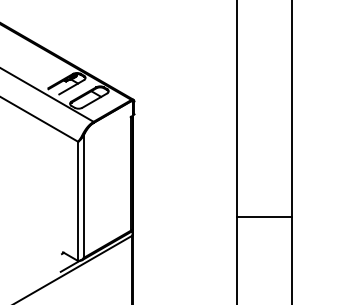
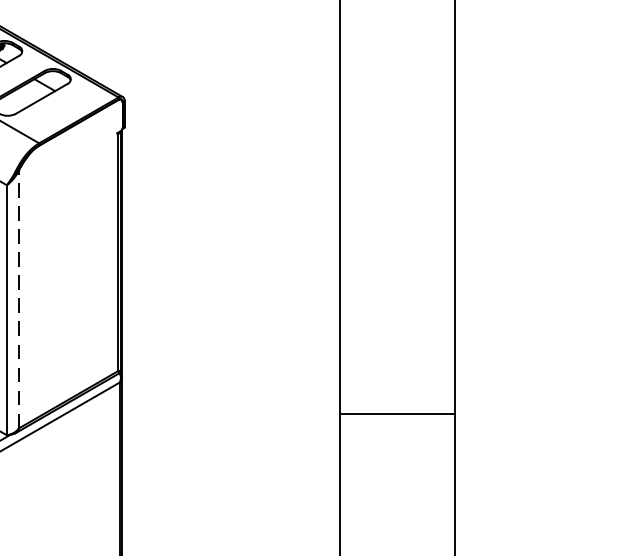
line: (83, 195) -> (18, 297), solid -> dashed
line: (264, 217) -> (397, 415), moved

